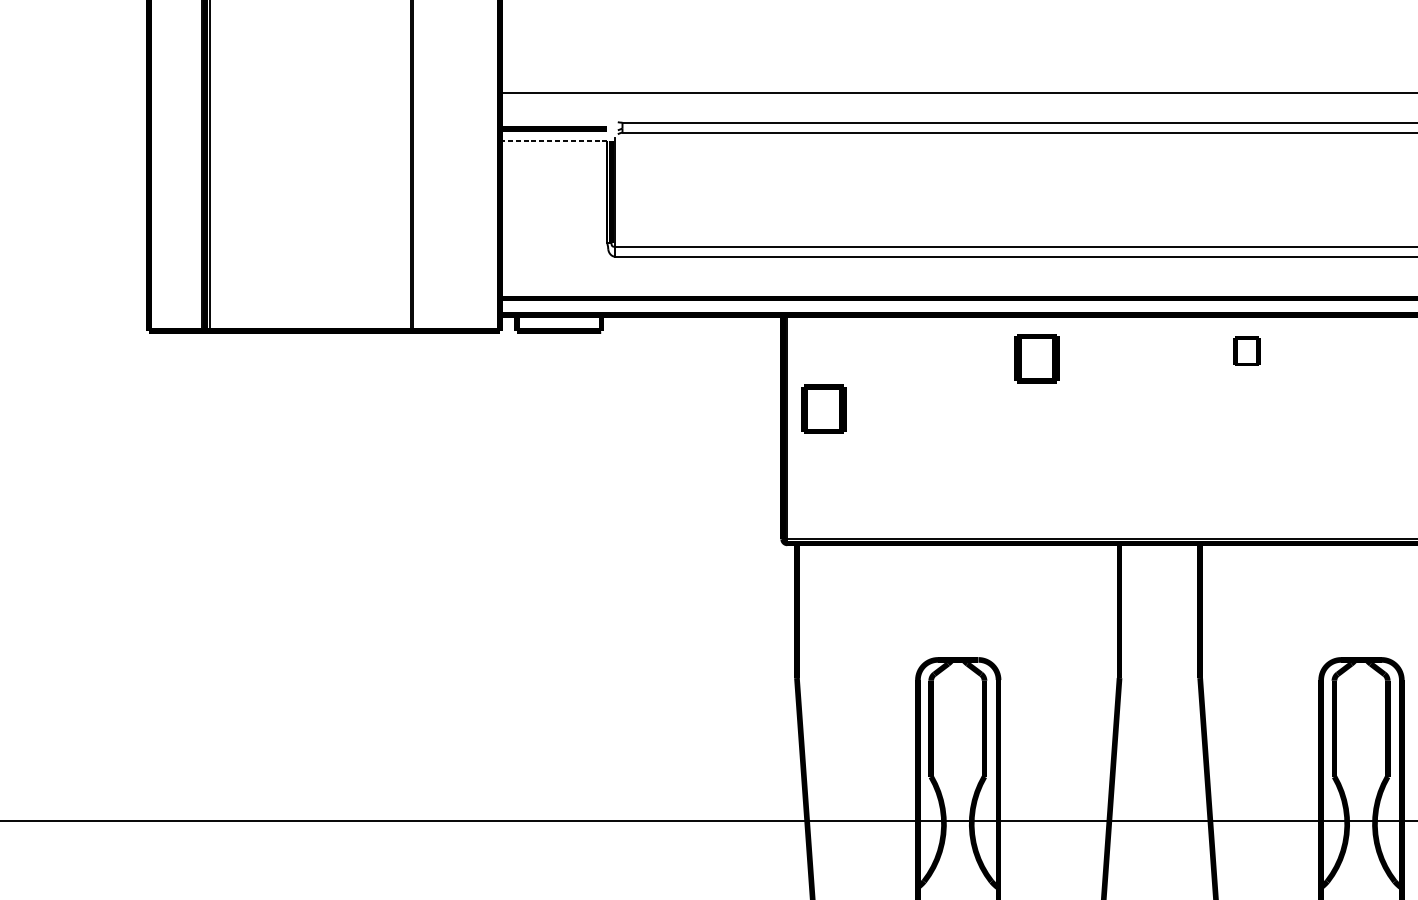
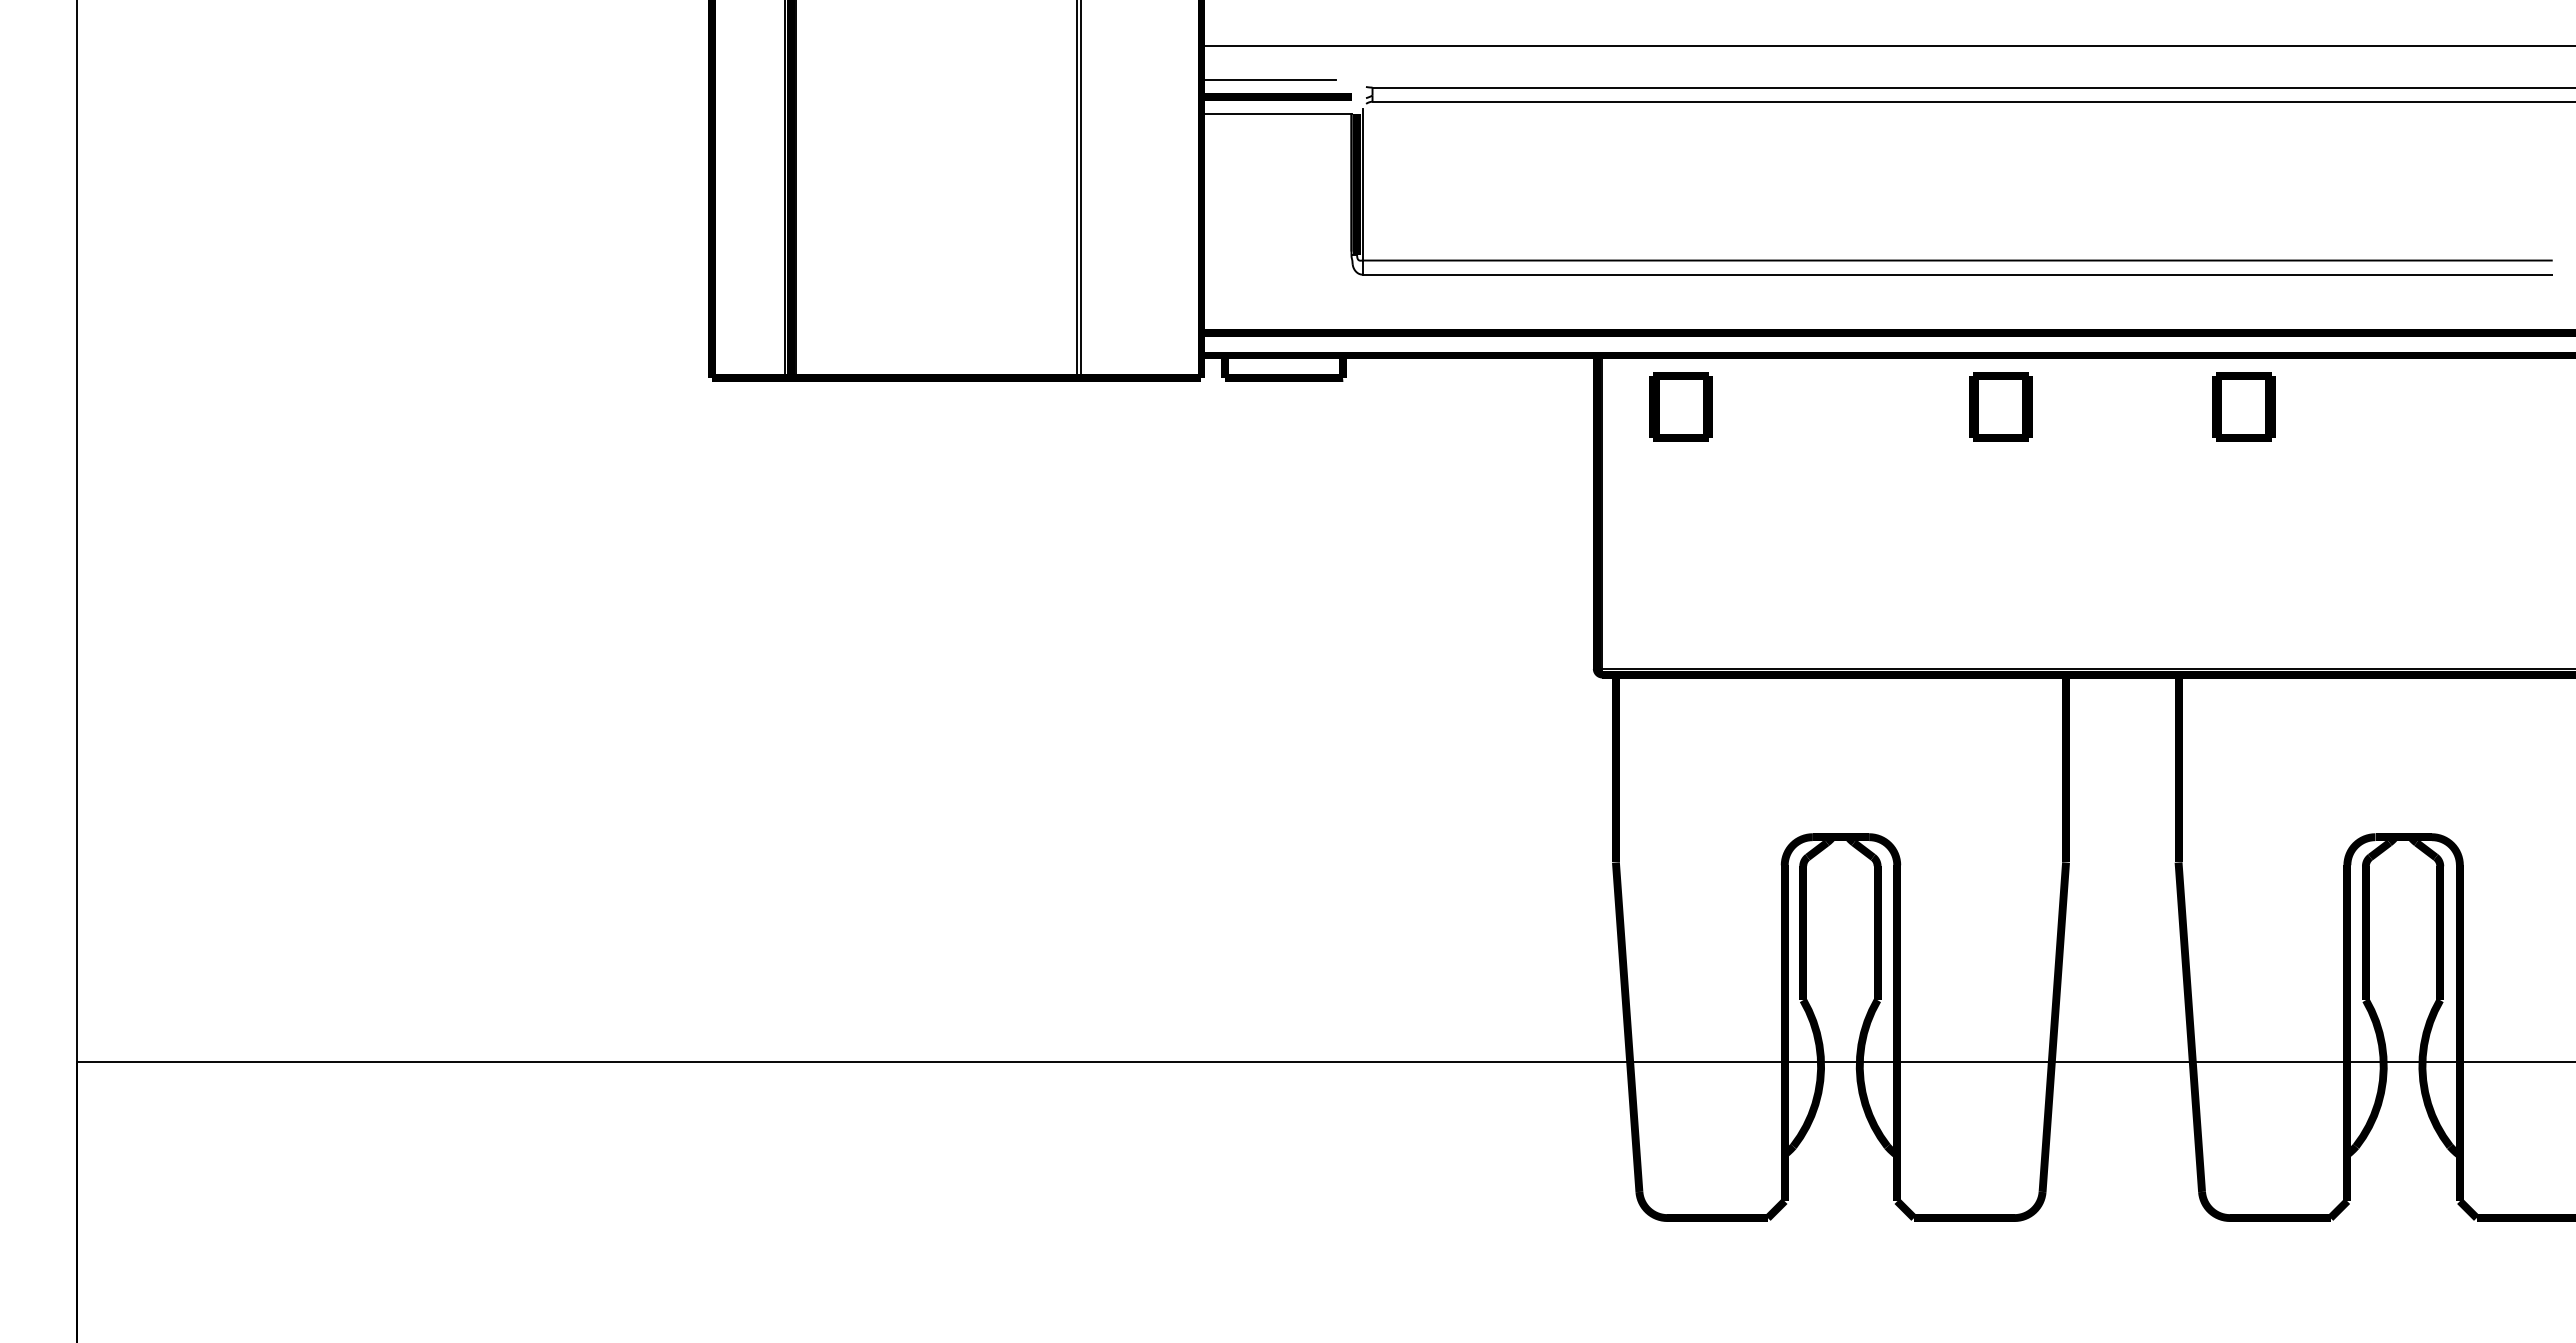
line: (547, 116) -> (1268, 79), added
line: (552, 141) -> (1275, 113), dashed -> solid
part: (1246, 351) -> (2243, 406), size x1.67
part: (1036, 358) -> (2000, 406), moved
part: (823, 409) -> (1680, 406), moved

